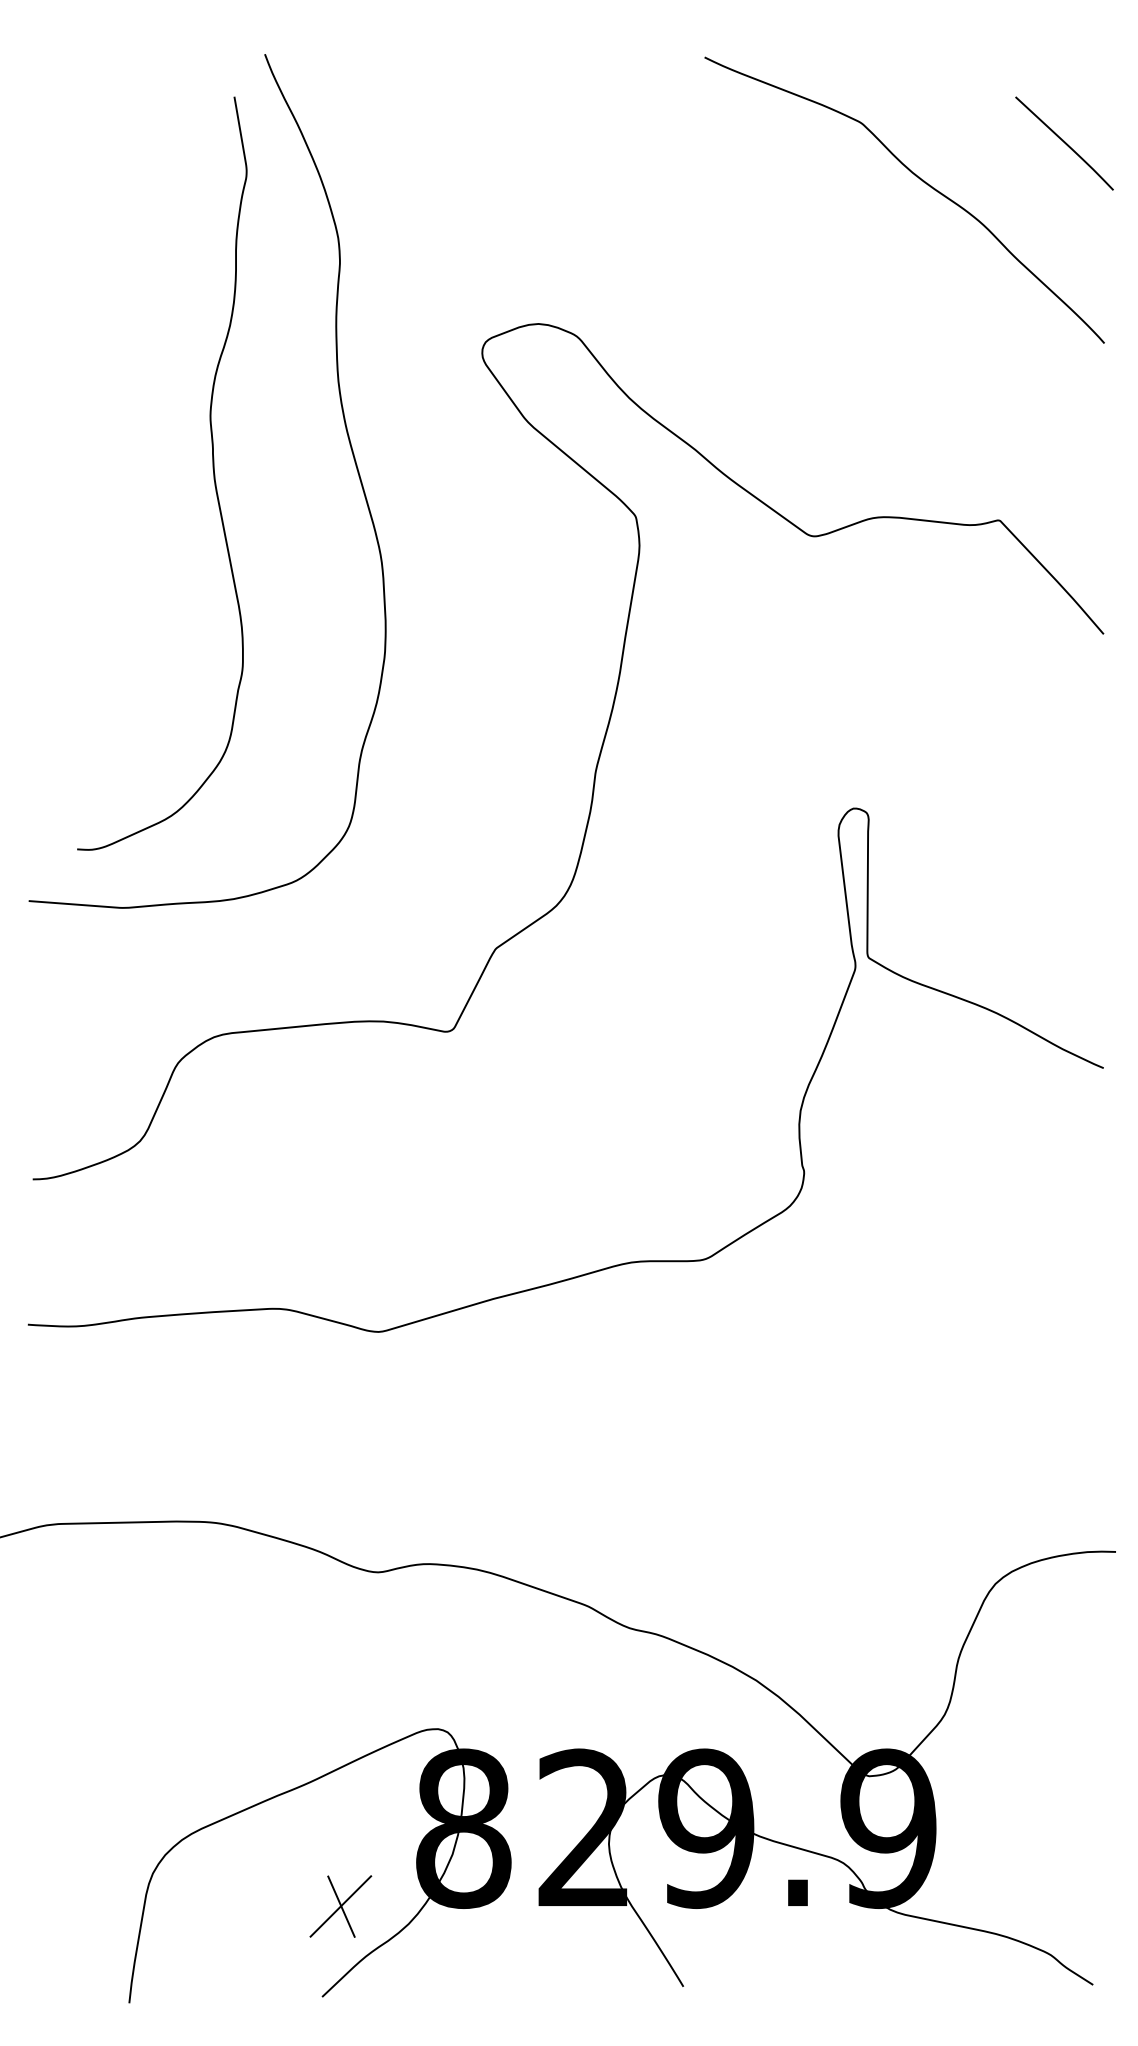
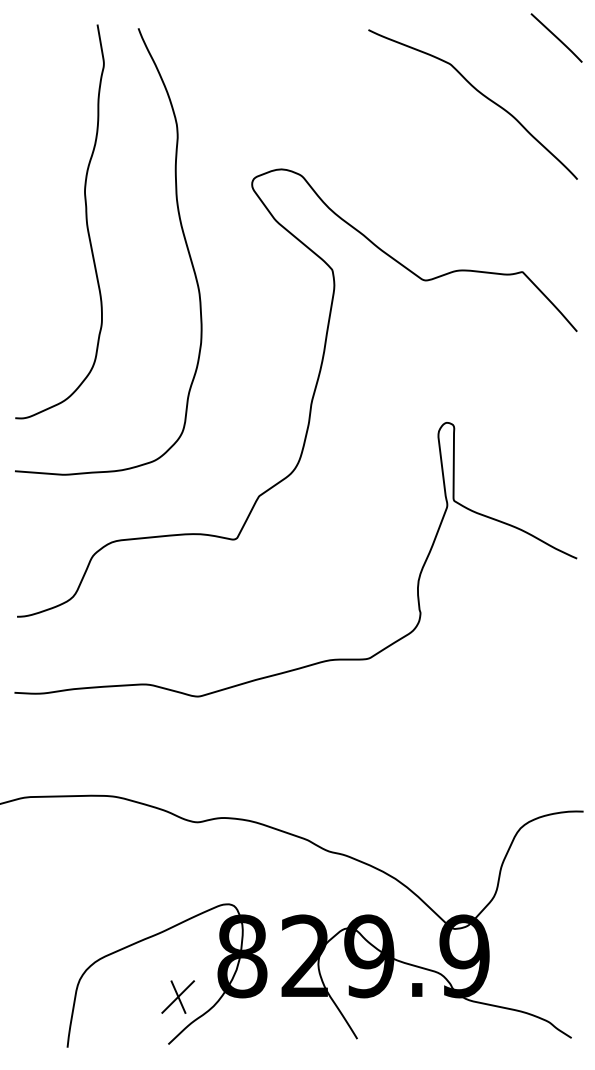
curve: (1064, 142) -> (556, 37), moved
curve: (211, 471) -> (85, 220), moved

